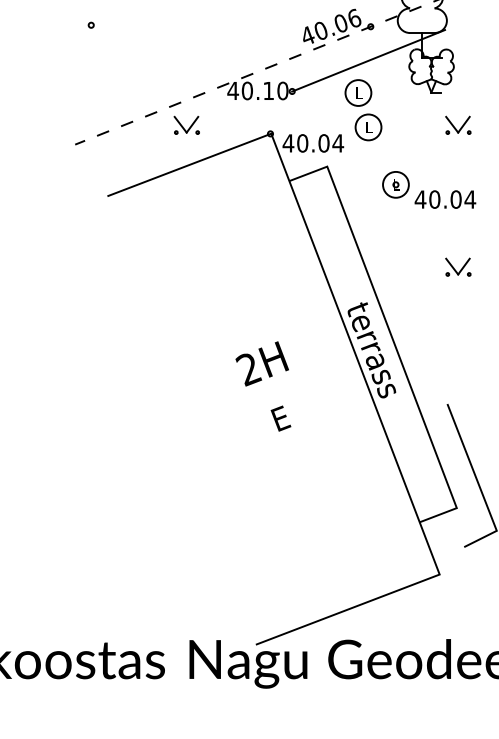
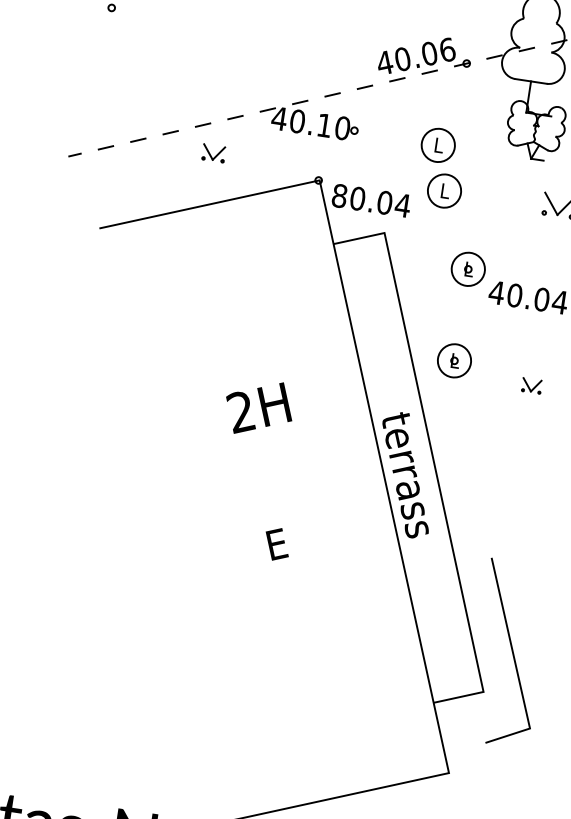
line: (368, 60) -> (457, 106), removed
part: (186, 124) -> (213, 152), size x0.7
text: (288, 143) -> (339, 196), 40.04 -> 80.04
part: (395, 256) -> (453, 360), added
part: (458, 266) -> (532, 385), size x0.6
text: (261, 363) -> (258, 407), moved

